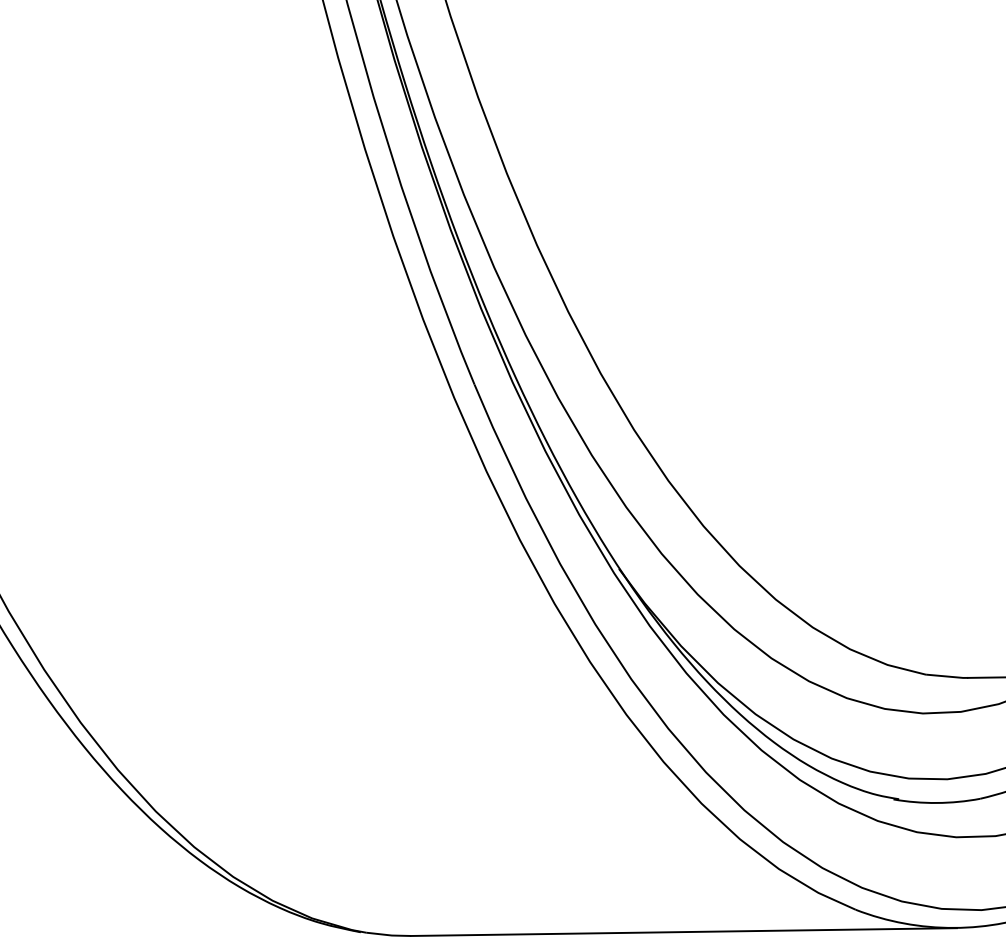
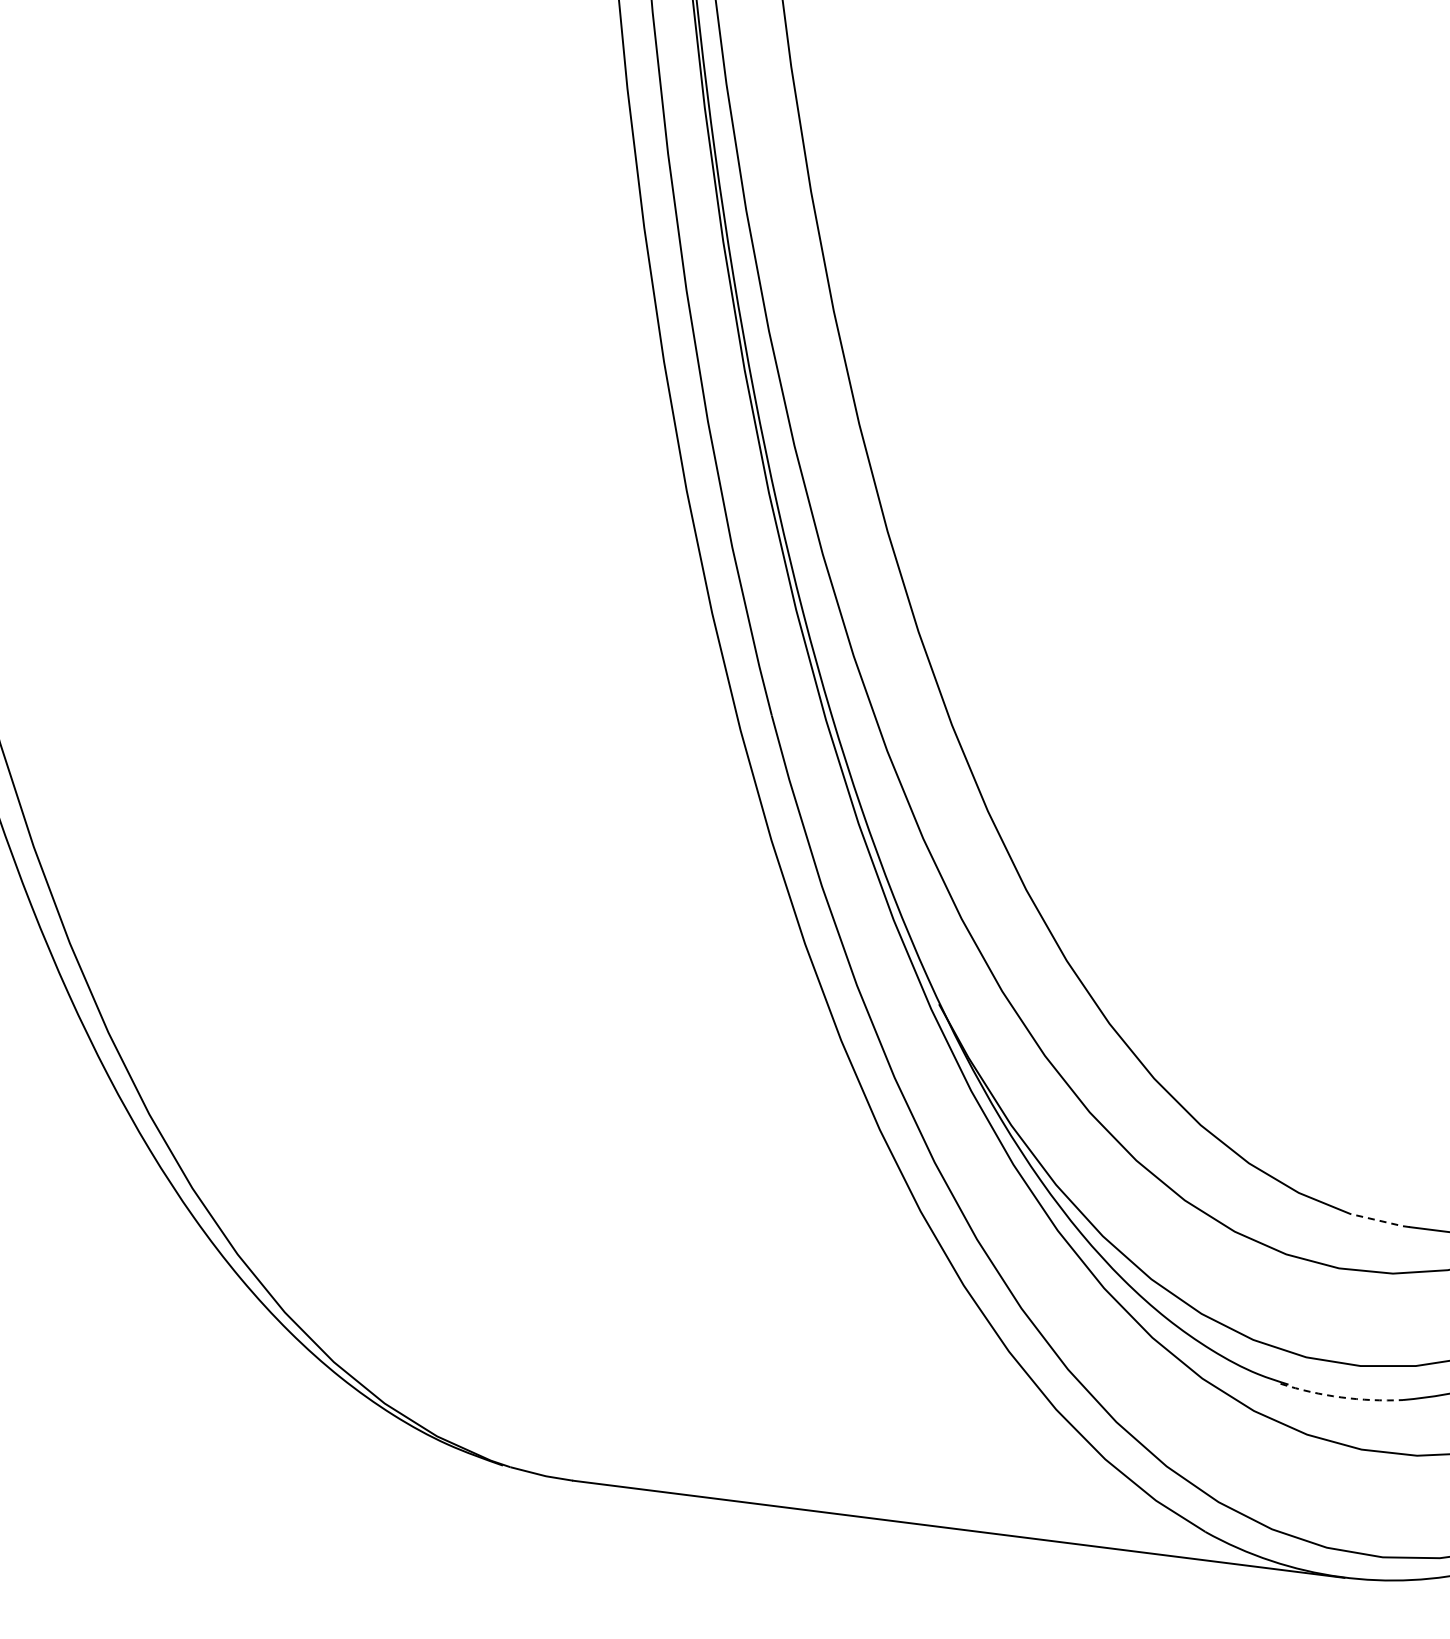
line: (947, 676) -> (1381, 1221), solid -> dashed
arc: (937, 803) -> (1341, 1397), solid -> dashed

